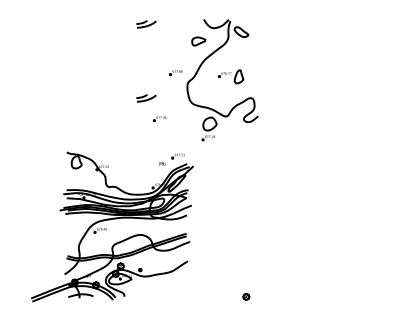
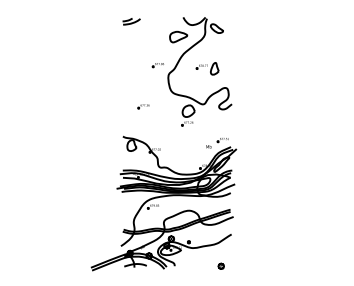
part: (198, 41) -> (178, 37), size x1.43
part: (146, 98) -> (131, 88), removed
part: (110, 220) -> (162, 197), moved

